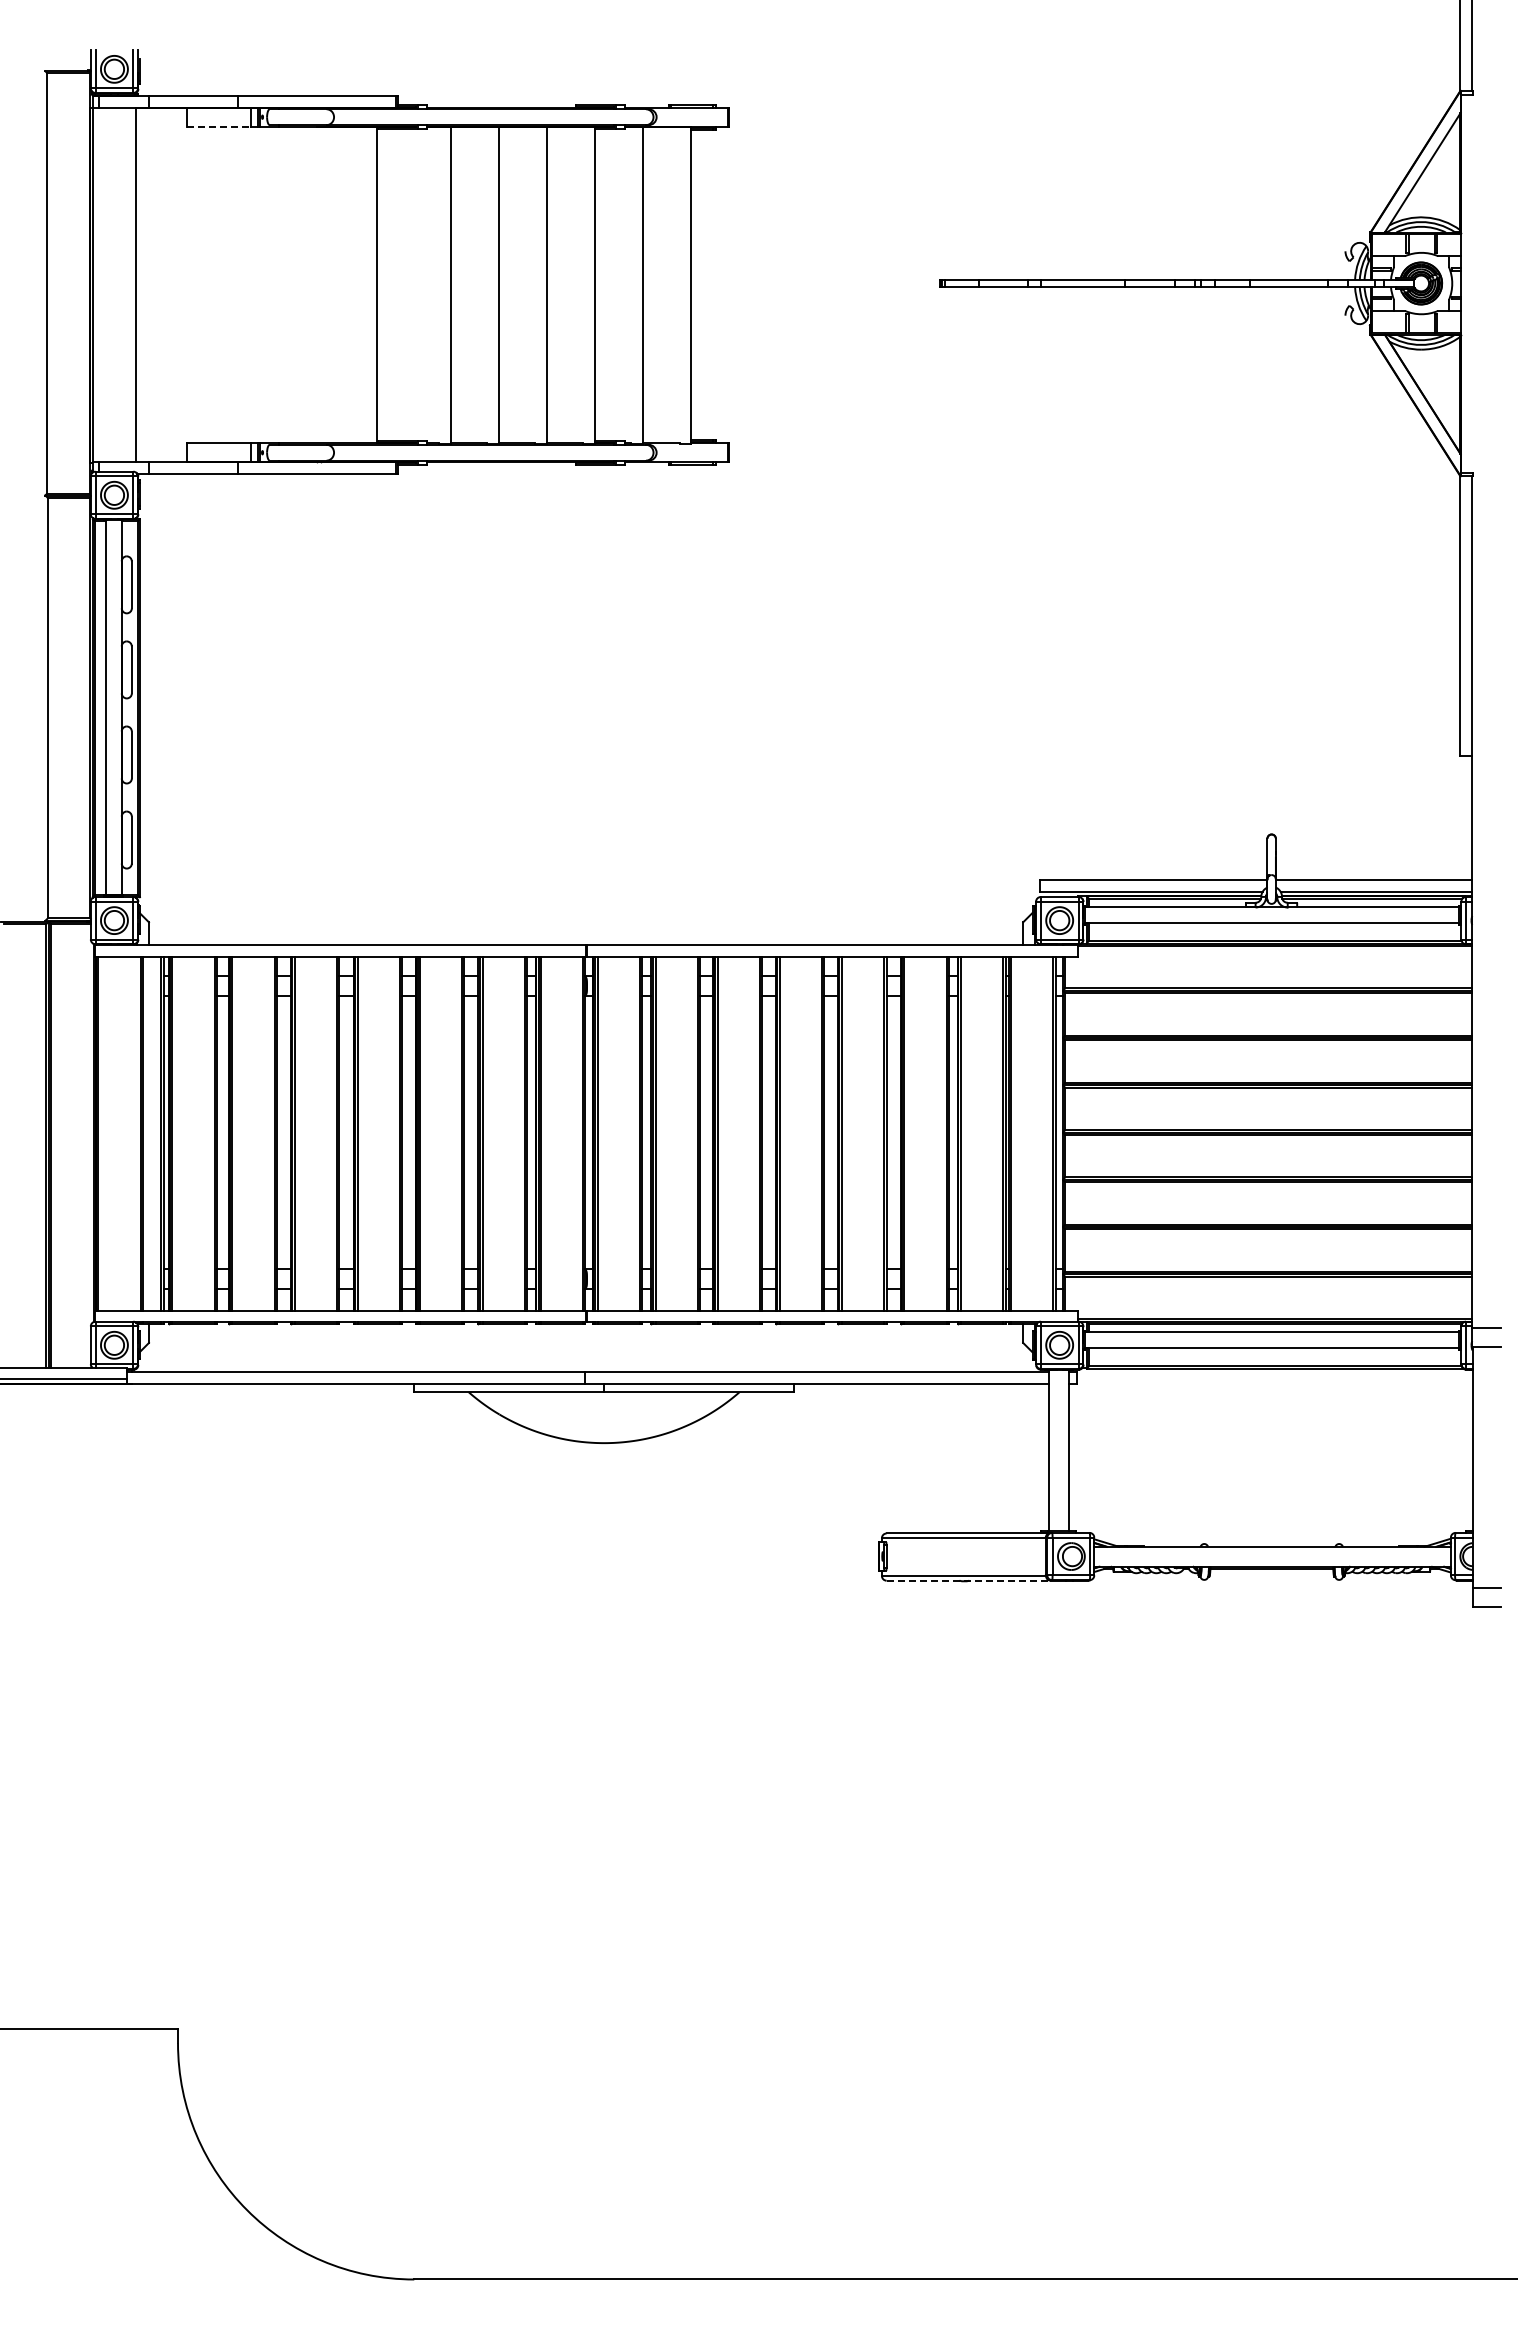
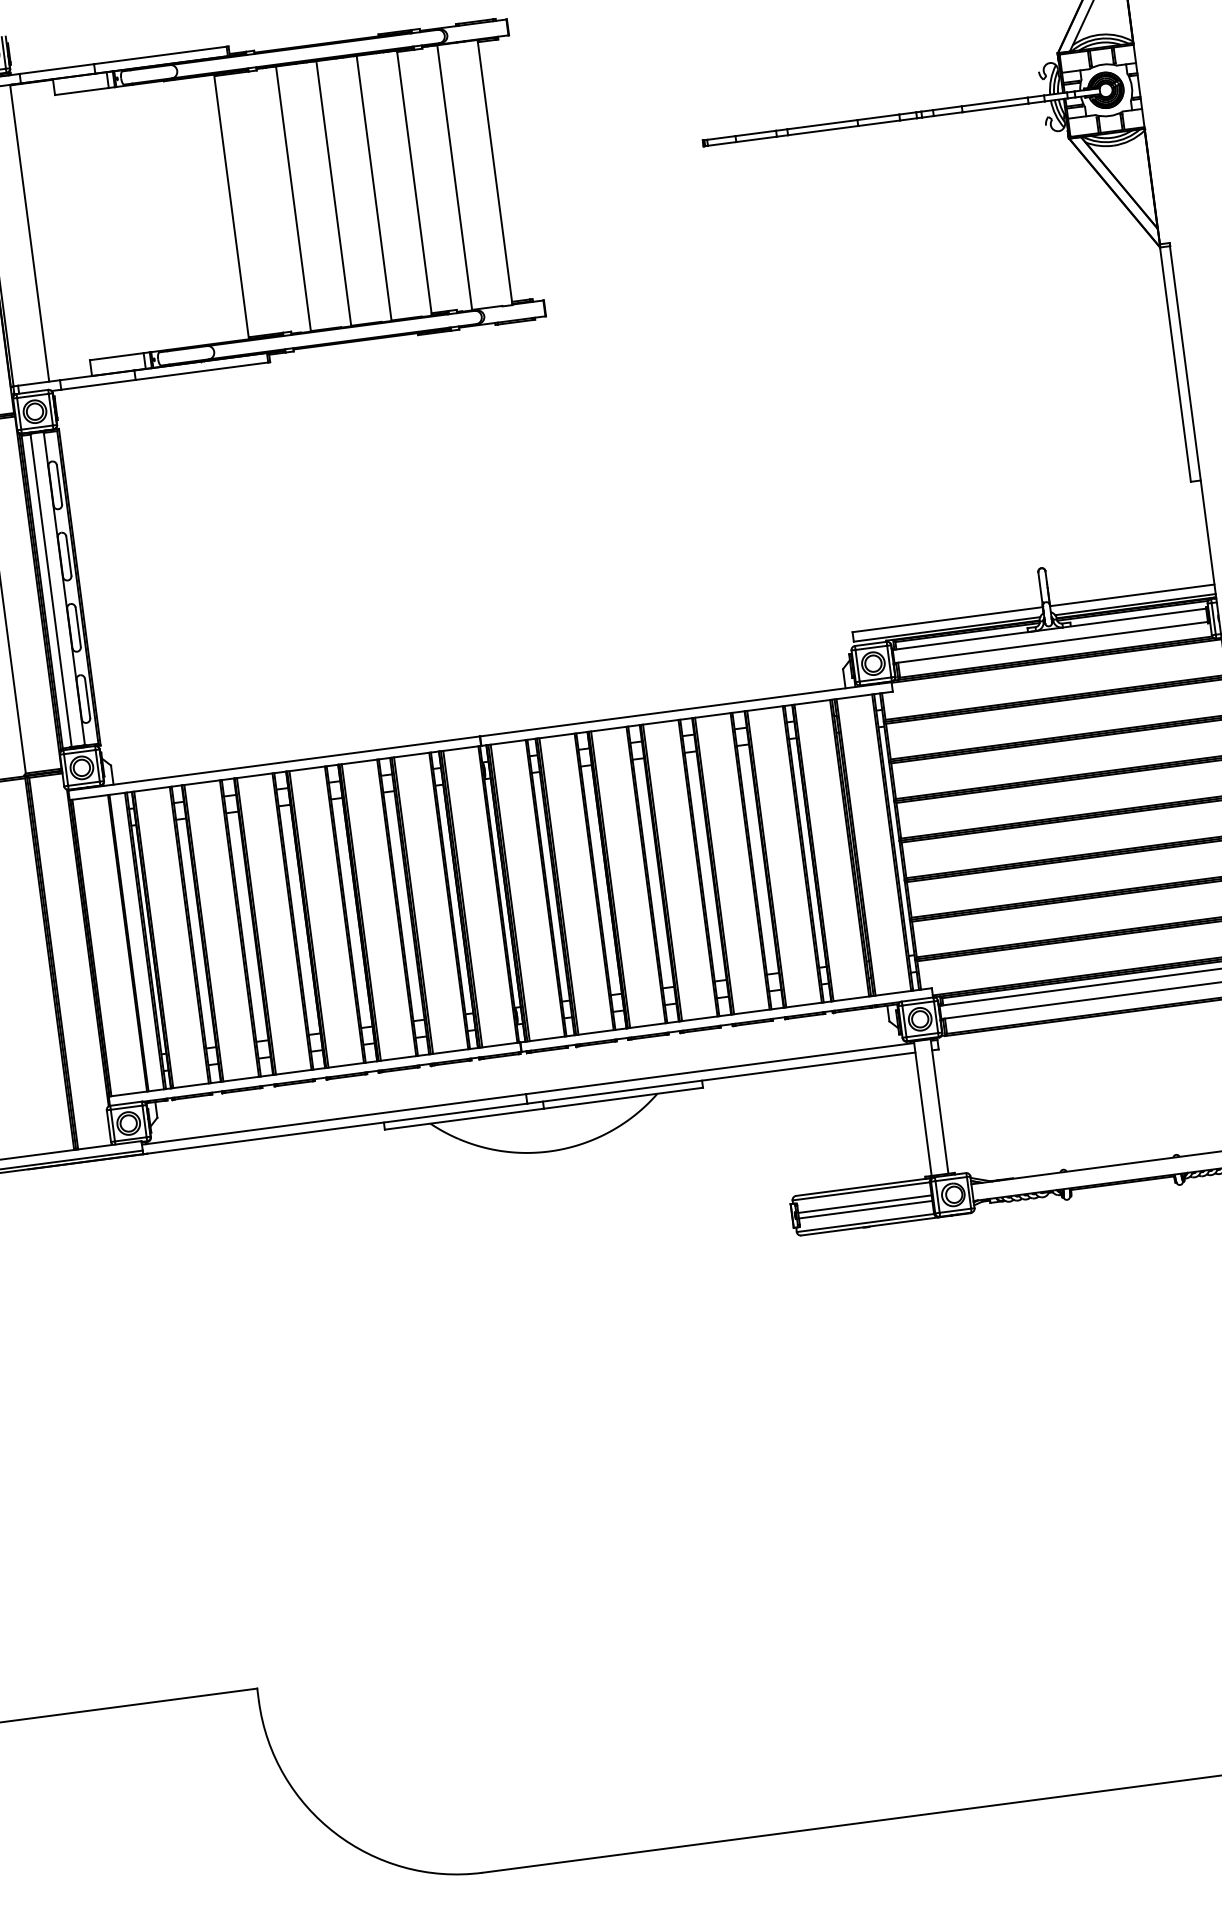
line: (219, 126) -> (82, 91), dashed -> solid
line: (965, 1553) -> (864, 1204), added
line: (965, 1560) -> (865, 1209), added
line: (969, 1580) -> (870, 1226), dashed -> solid

